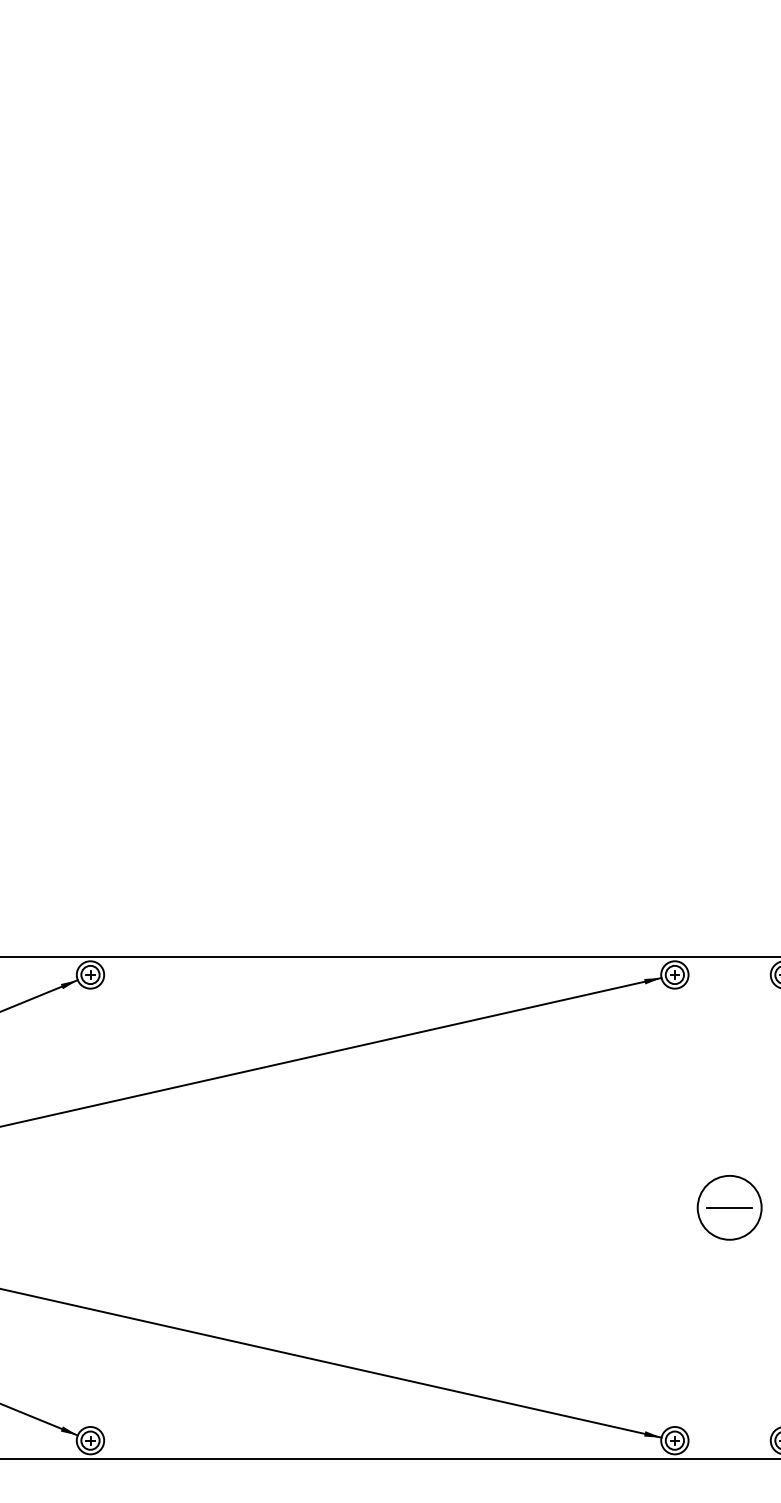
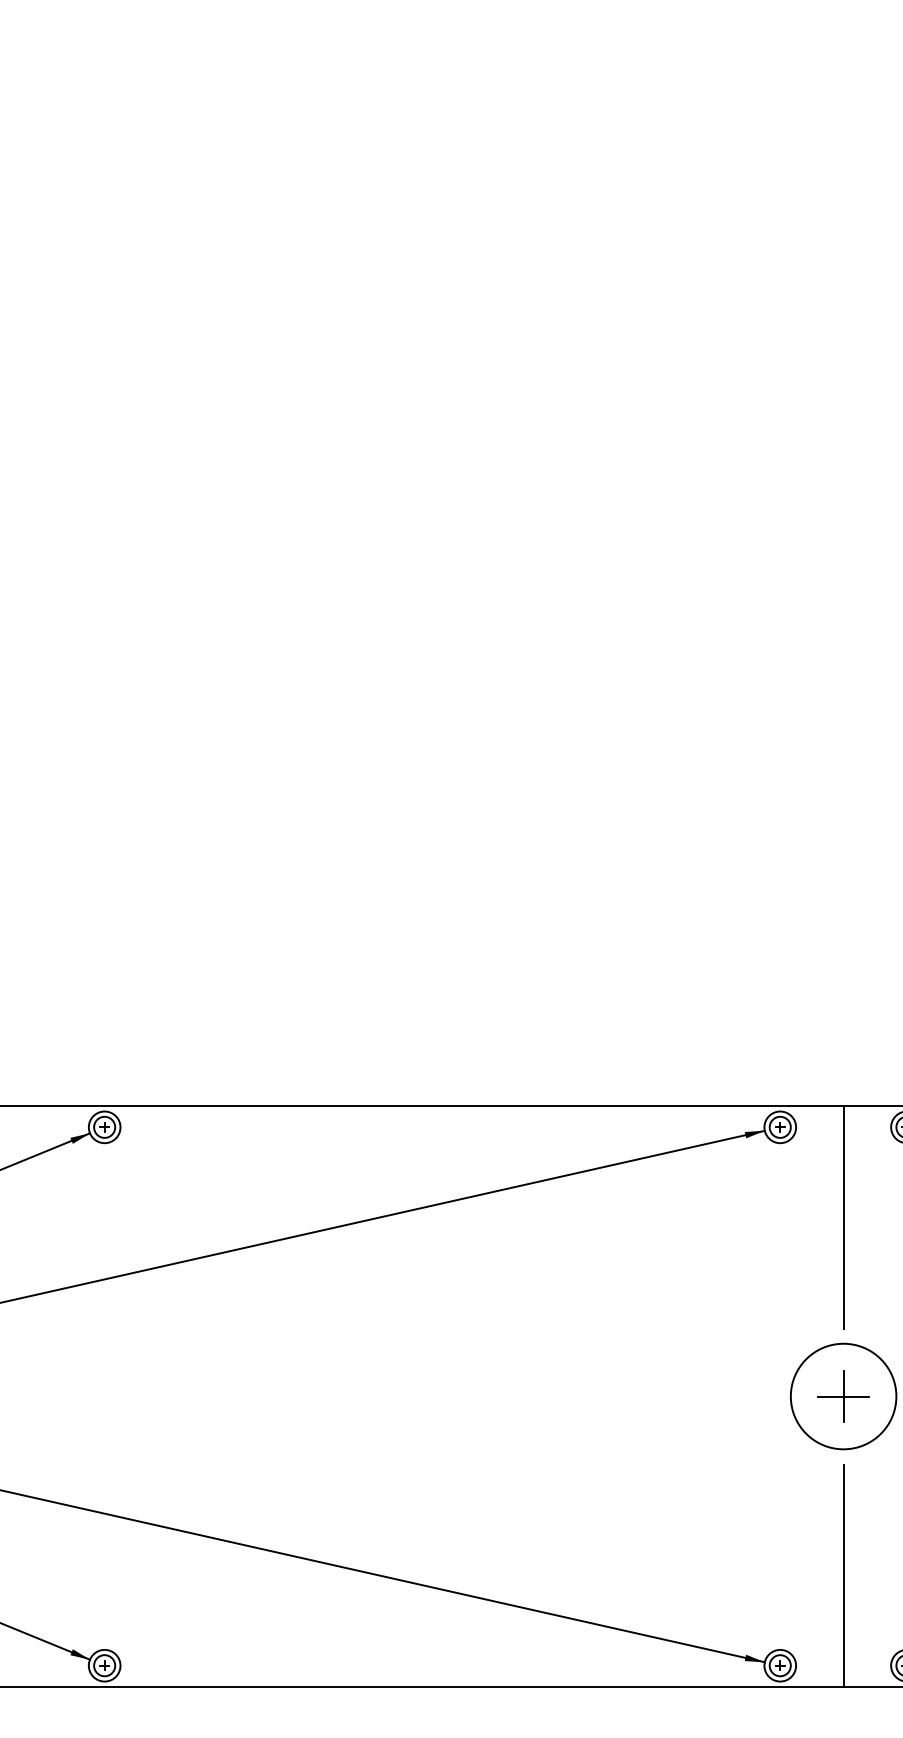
line: (729, 1052) -> (843, 1217), added
circle: (729, 1207) -> (843, 1396), size x1.43
line: (729, 1207) -> (843, 1396), added
line: (729, 1362) -> (843, 1575), added

